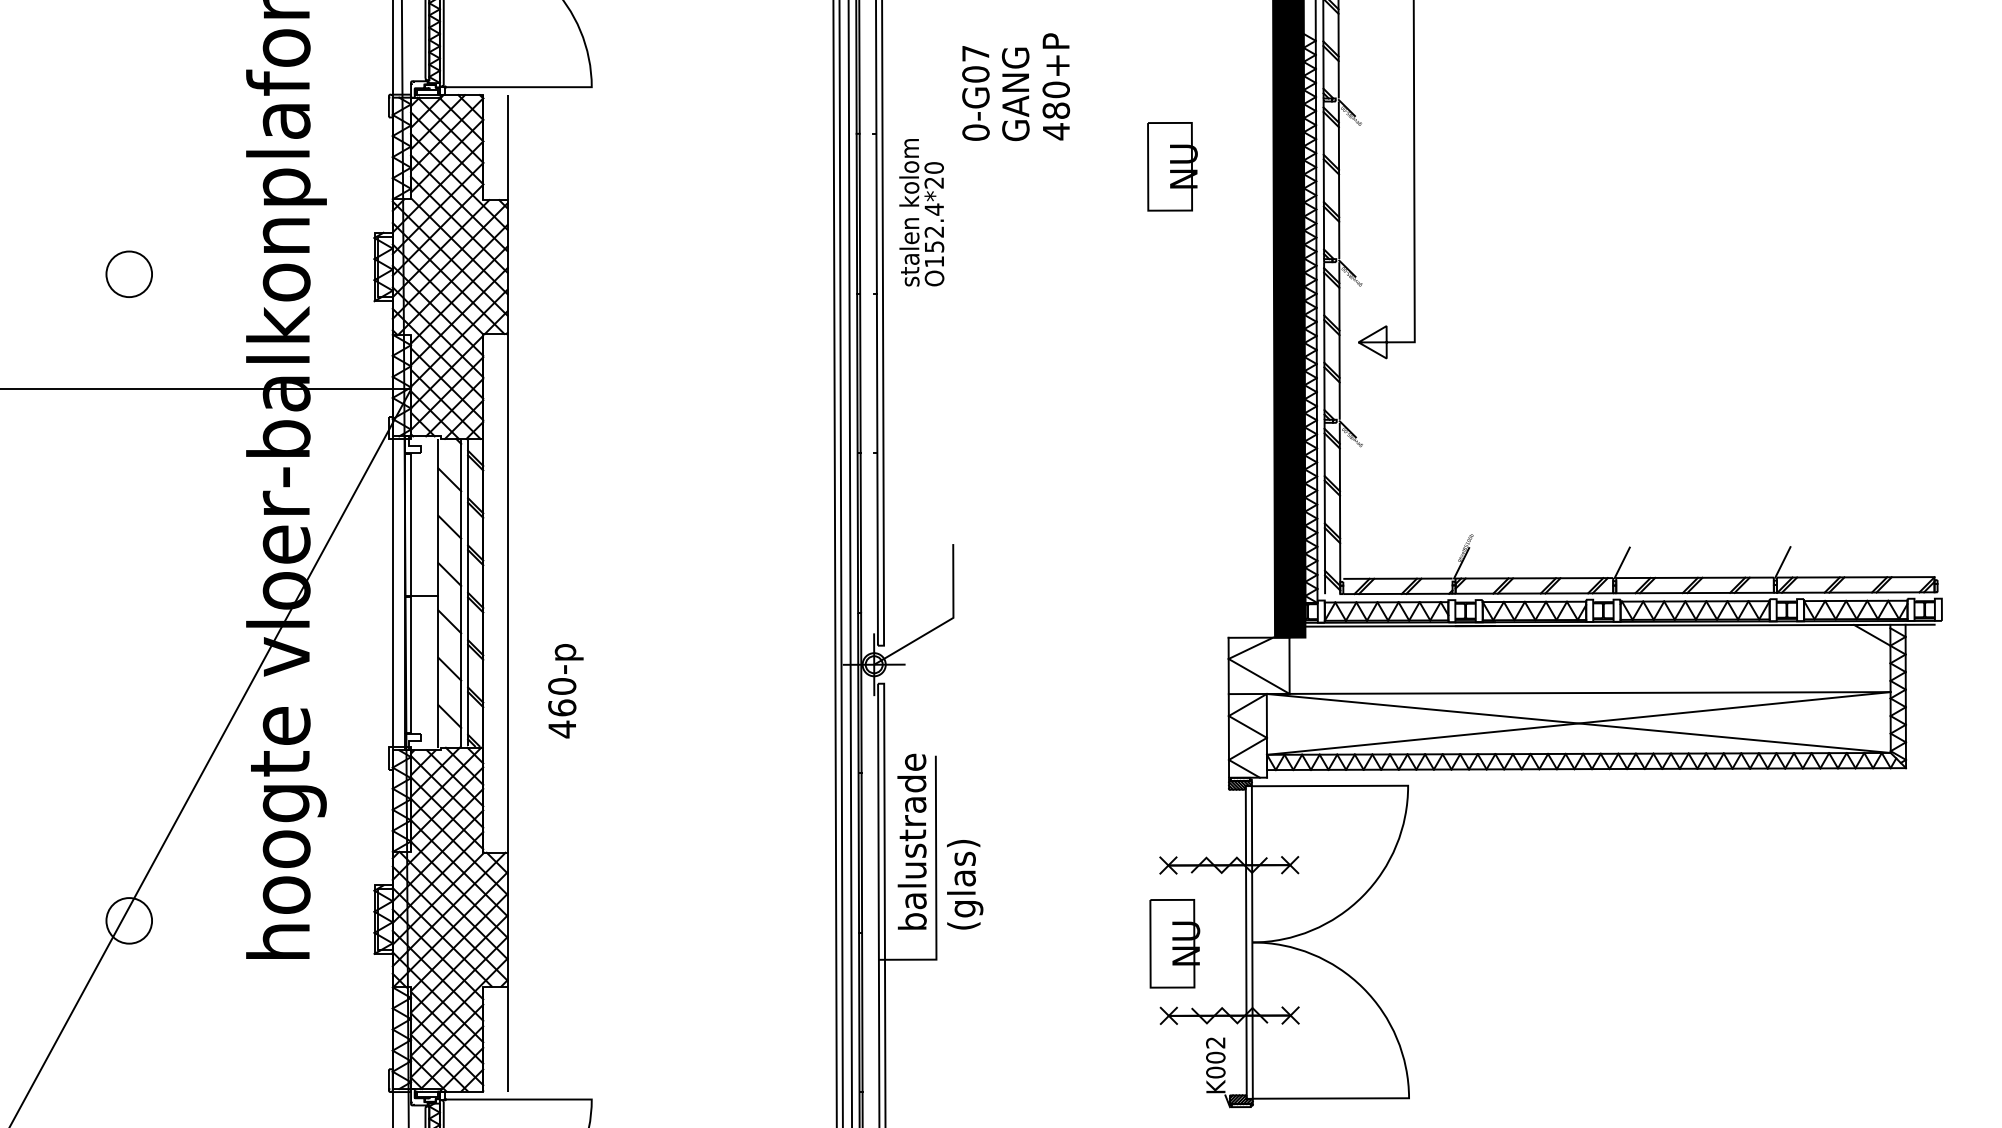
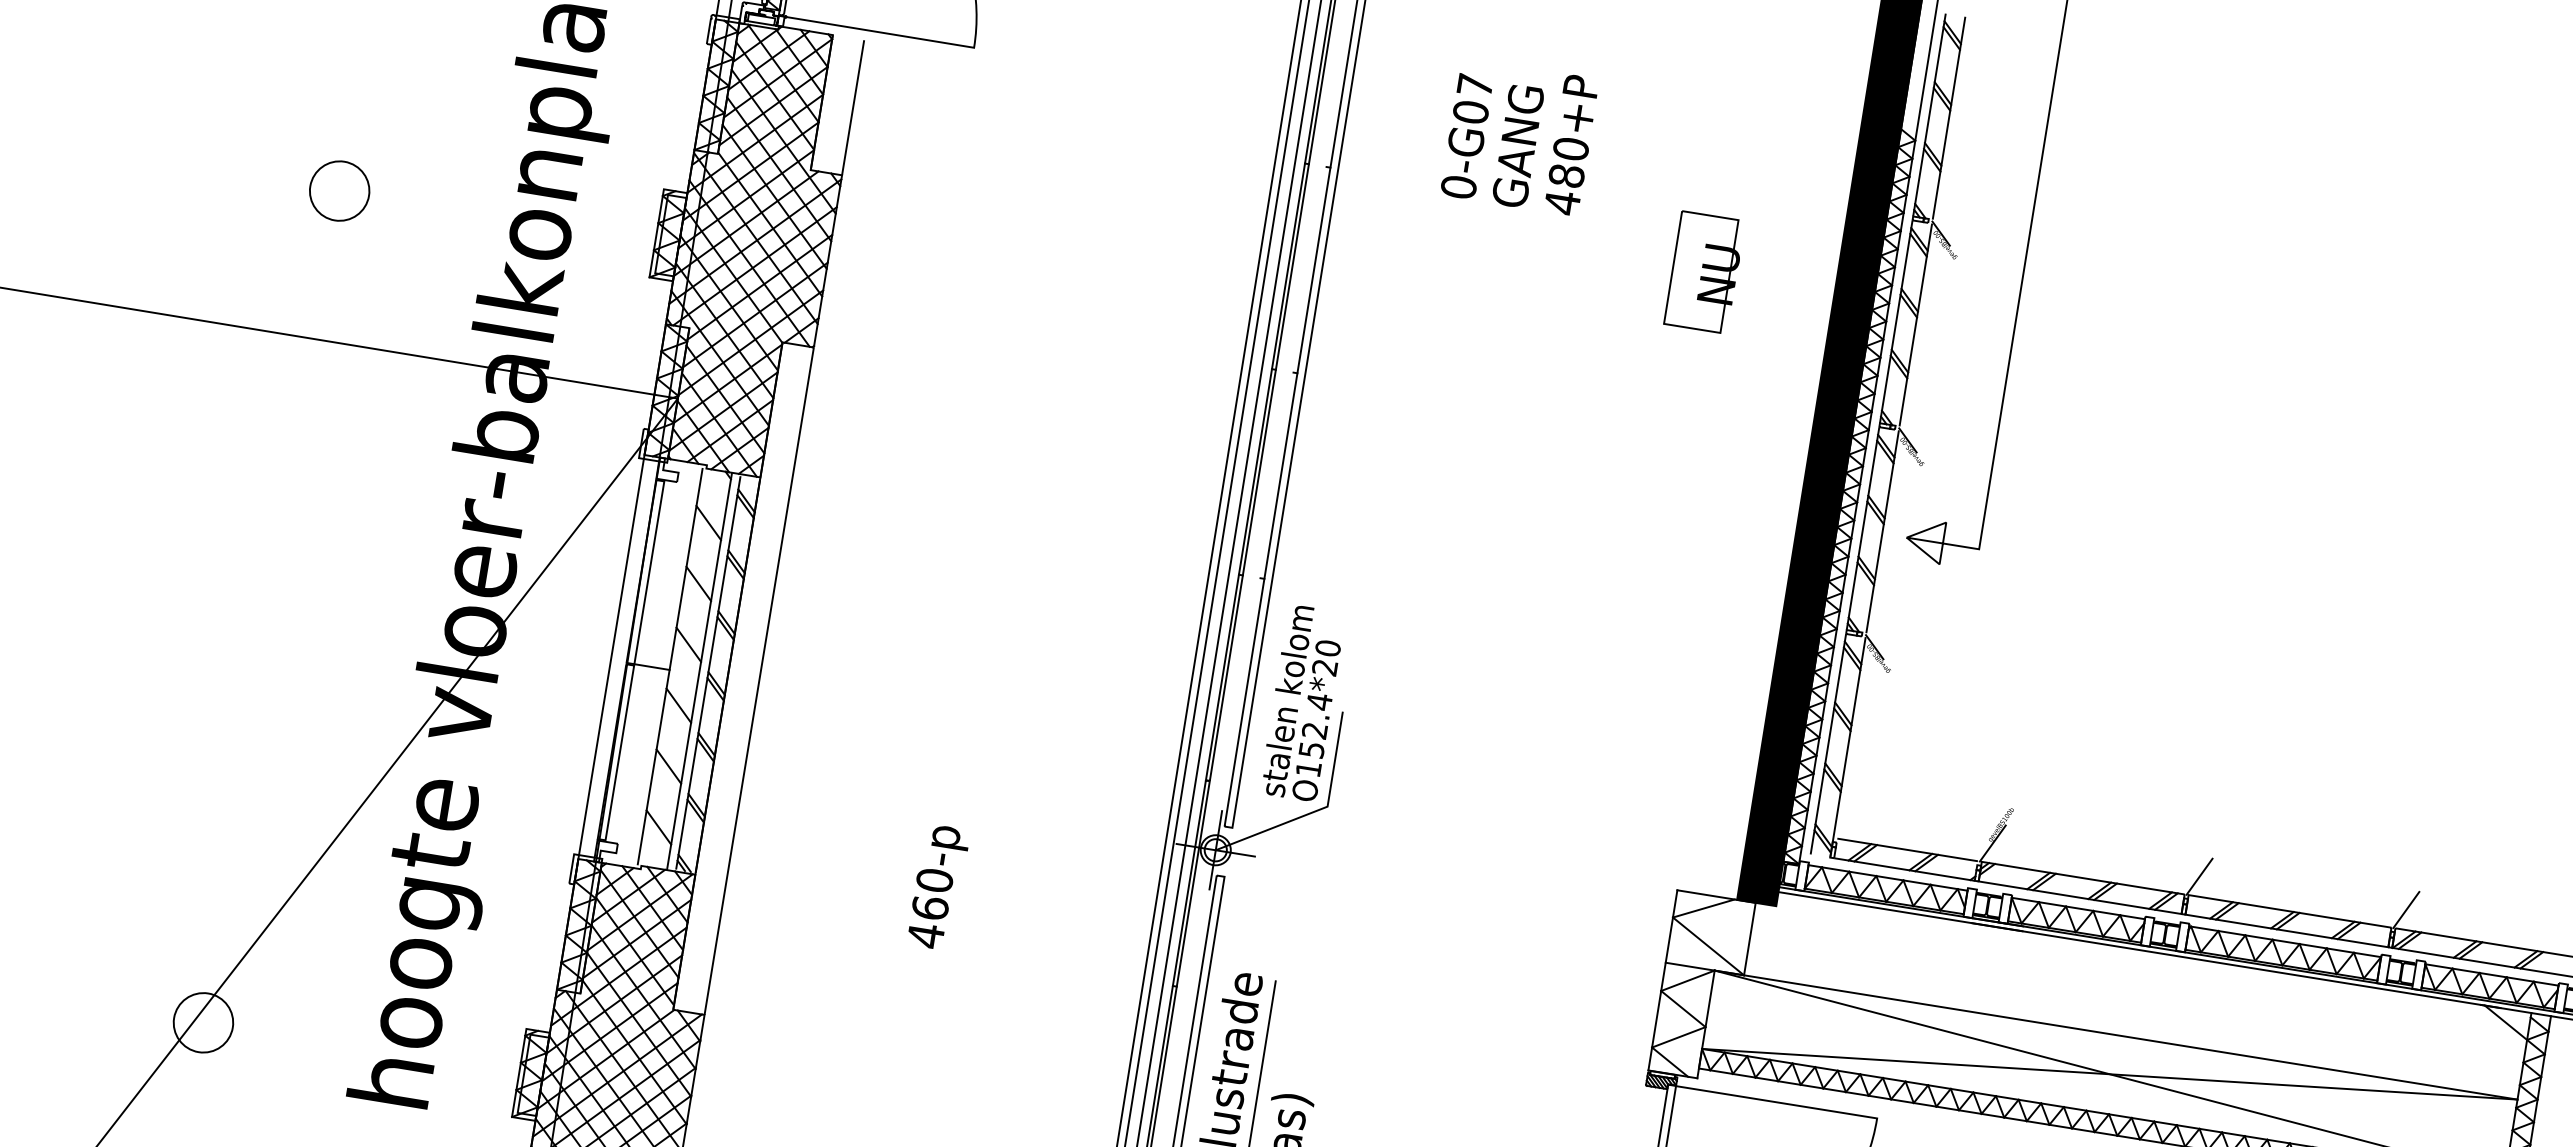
text: (921, 212) -> (1302, 702), moved
text: (565, 691) -> (937, 887), moved

